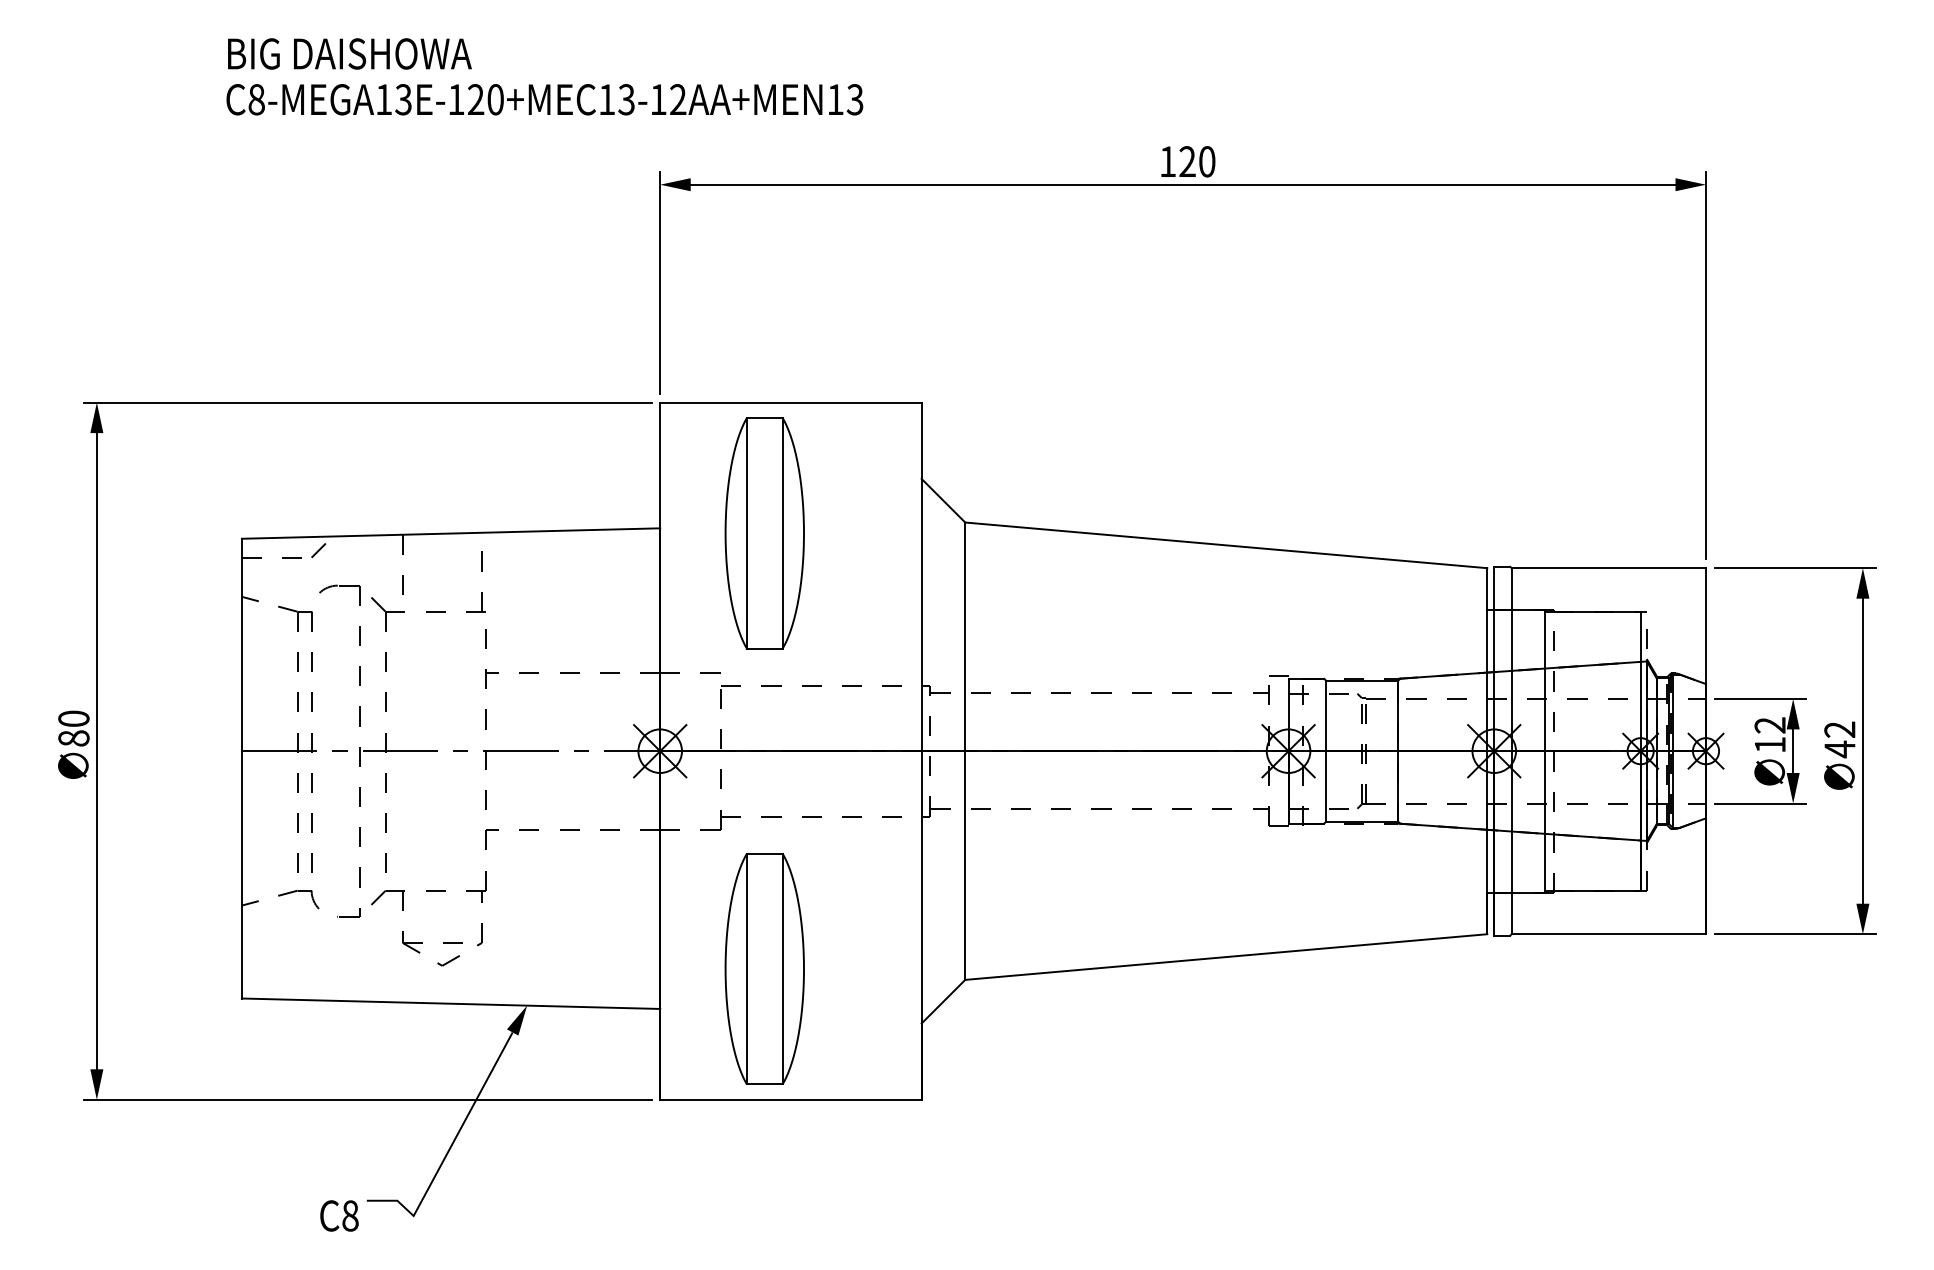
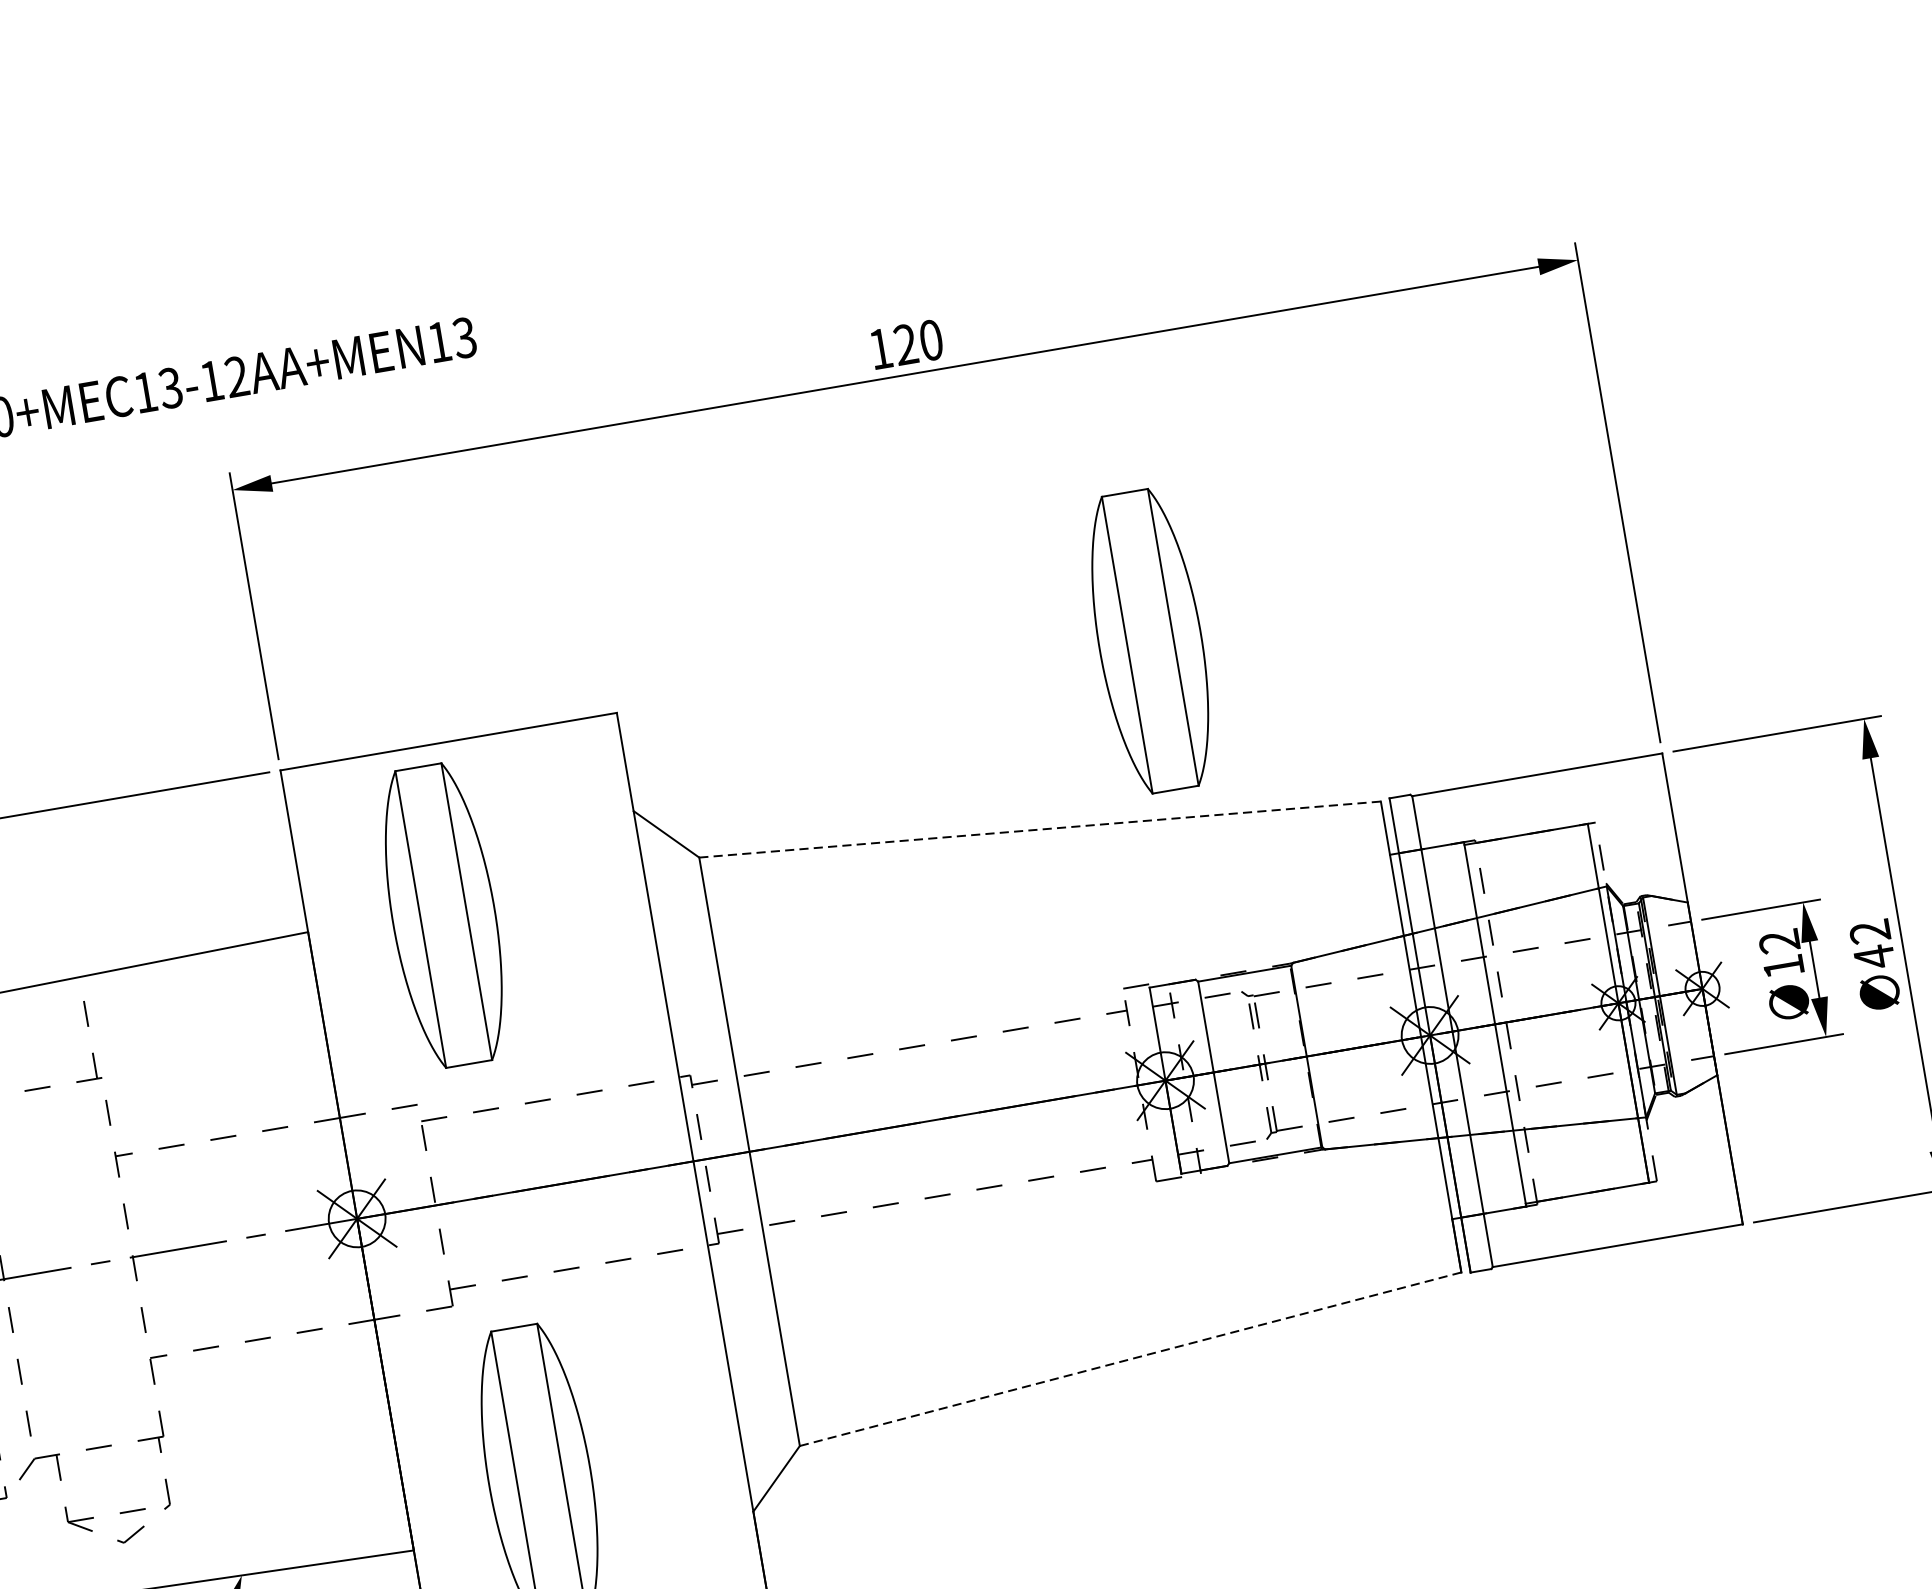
part: (1333, 417) -> (1149, 641), added
line: (1226, 545) -> (1040, 829), solid -> dashed
line: (1226, 957) -> (1131, 1359), solid -> dashed

